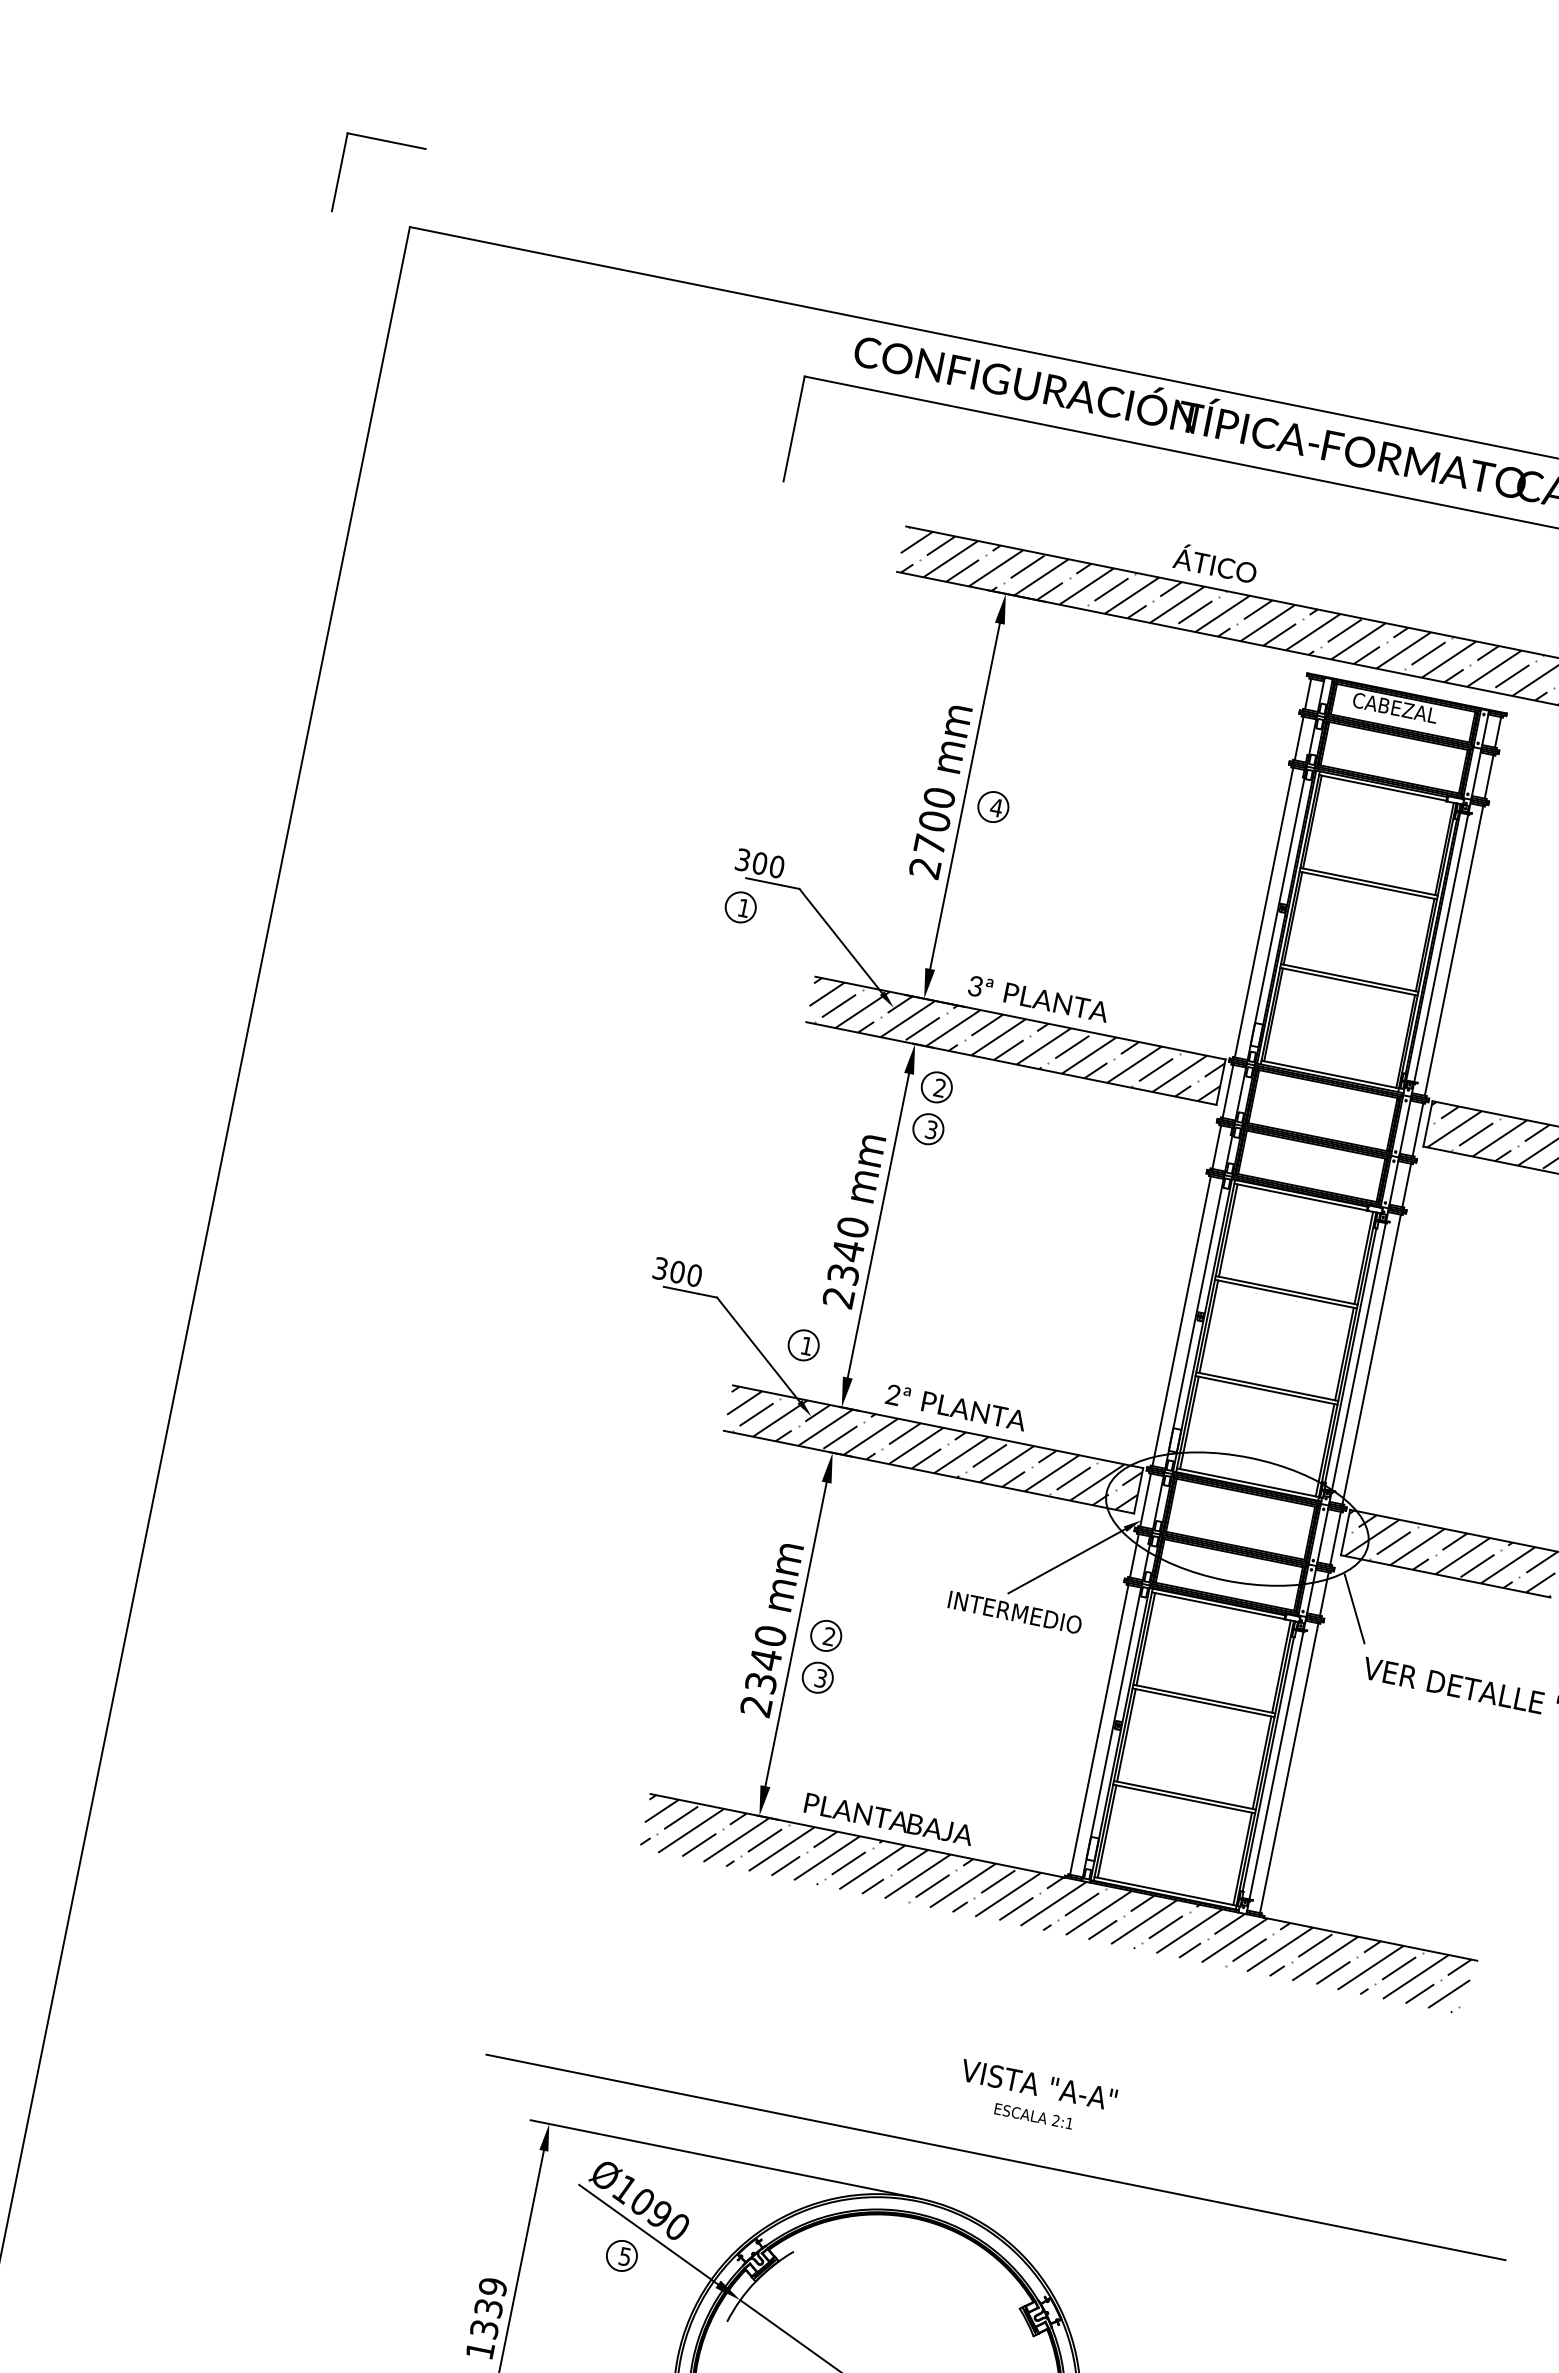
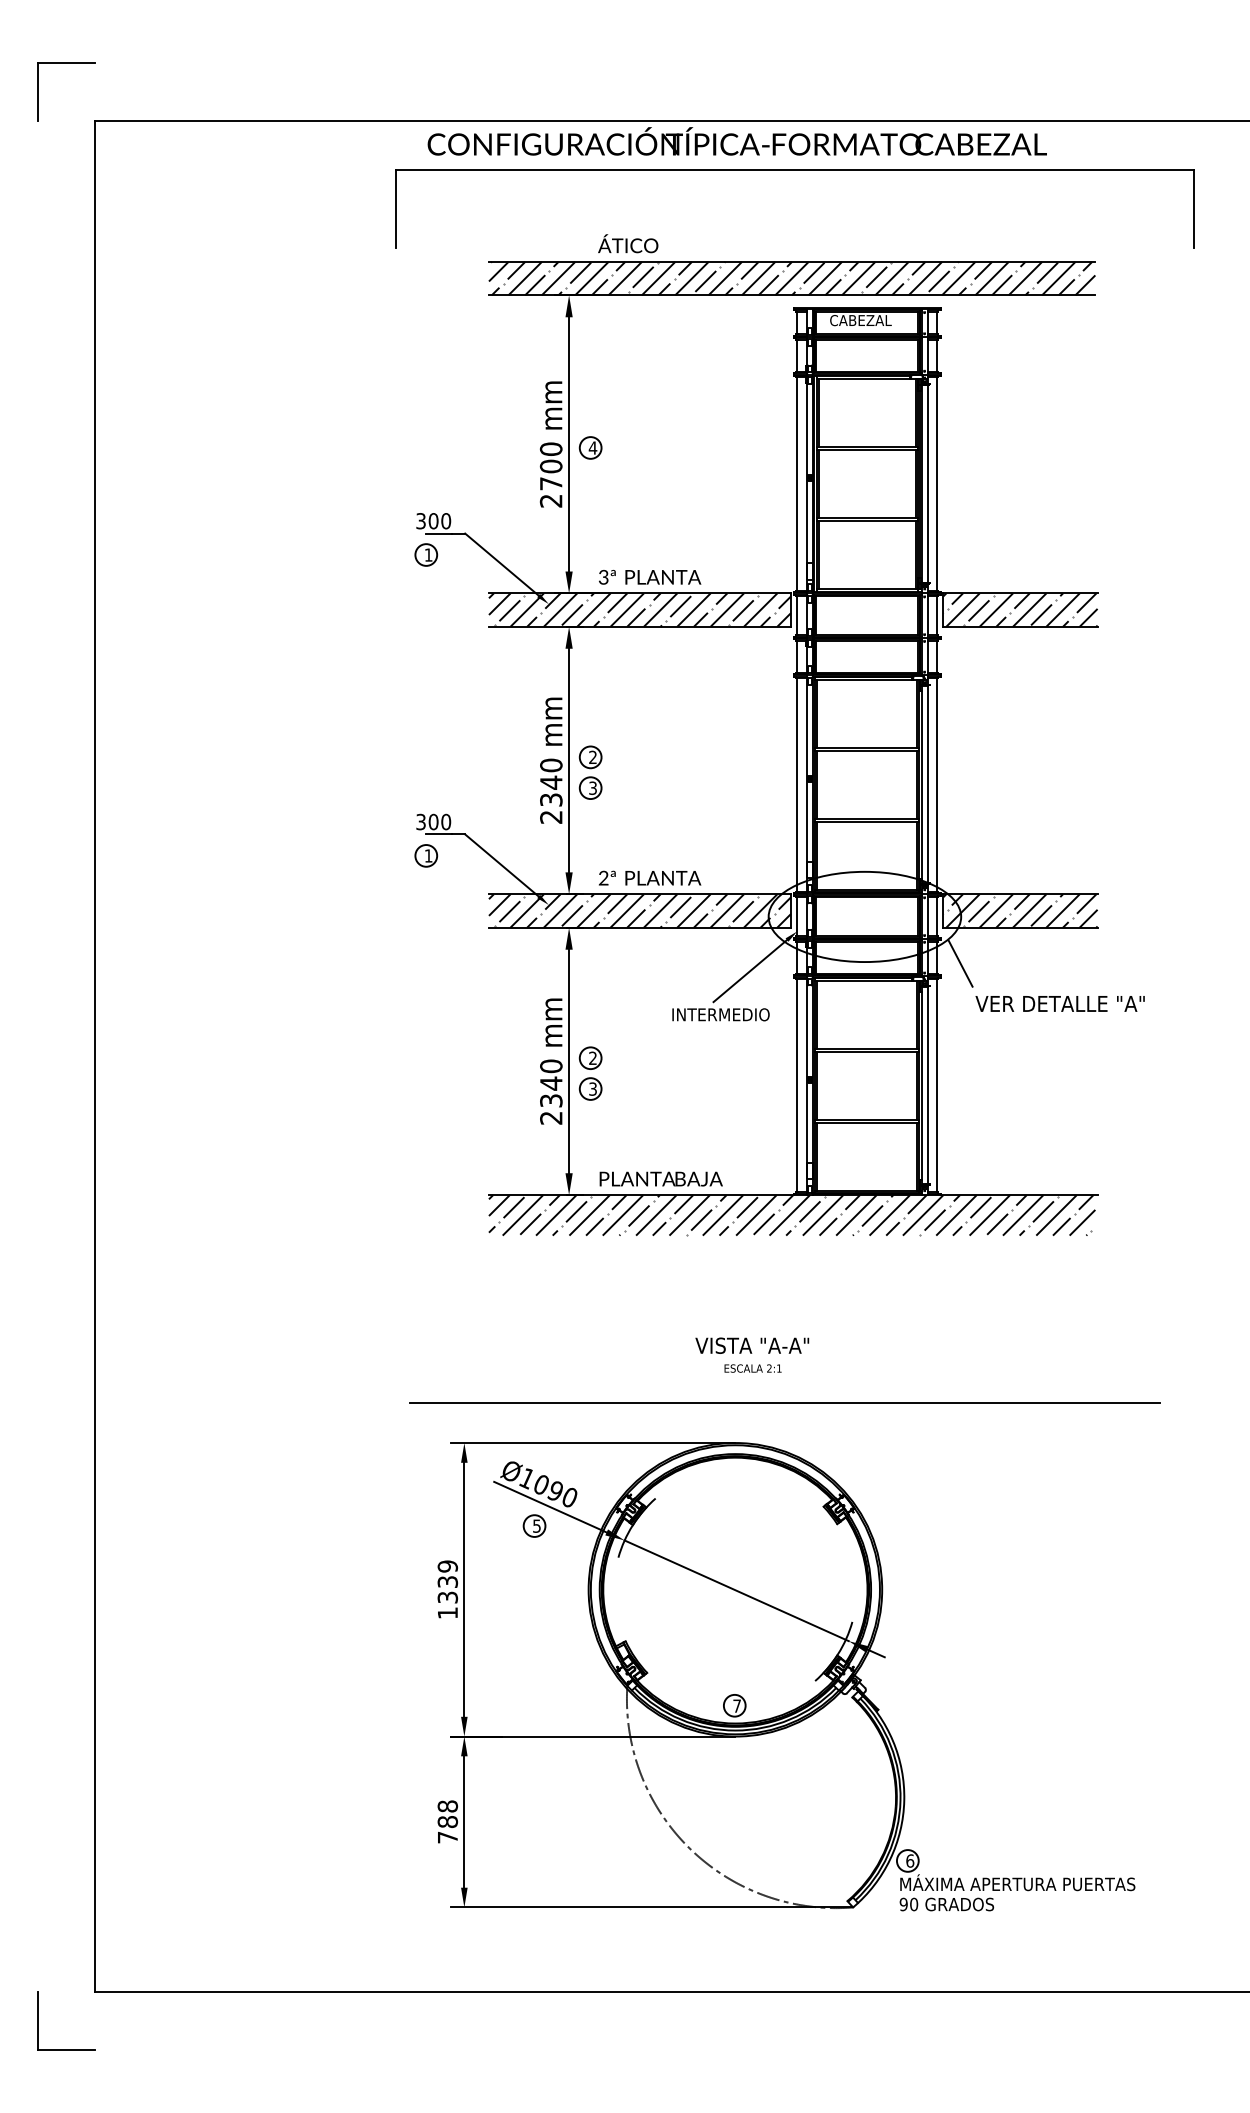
text: (1216, 562) -> (628, 243), moved
part: (932, 1107) -> (590, 772), moved
part: (804, 1344) -> (426, 855), moved
text: (1036, 2097) -> (752, 1354), moved

